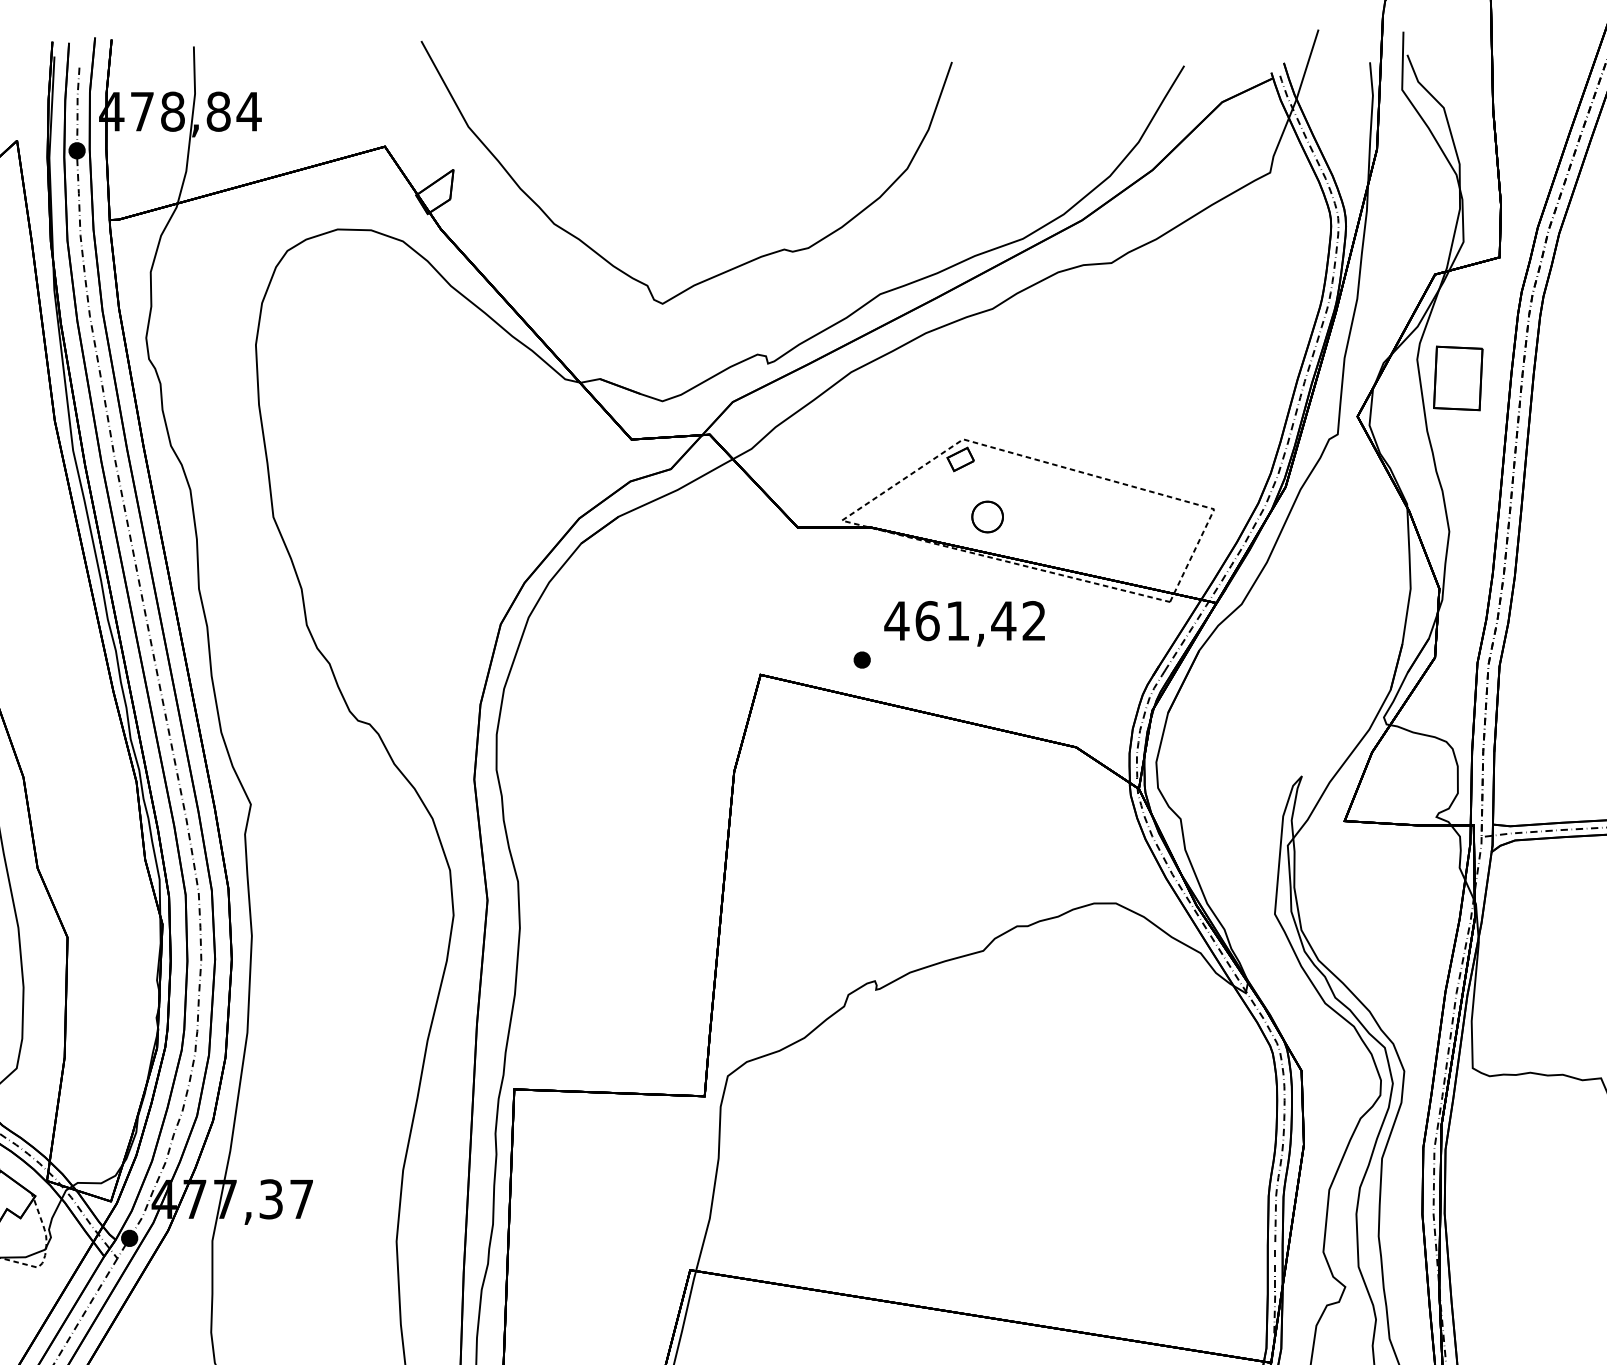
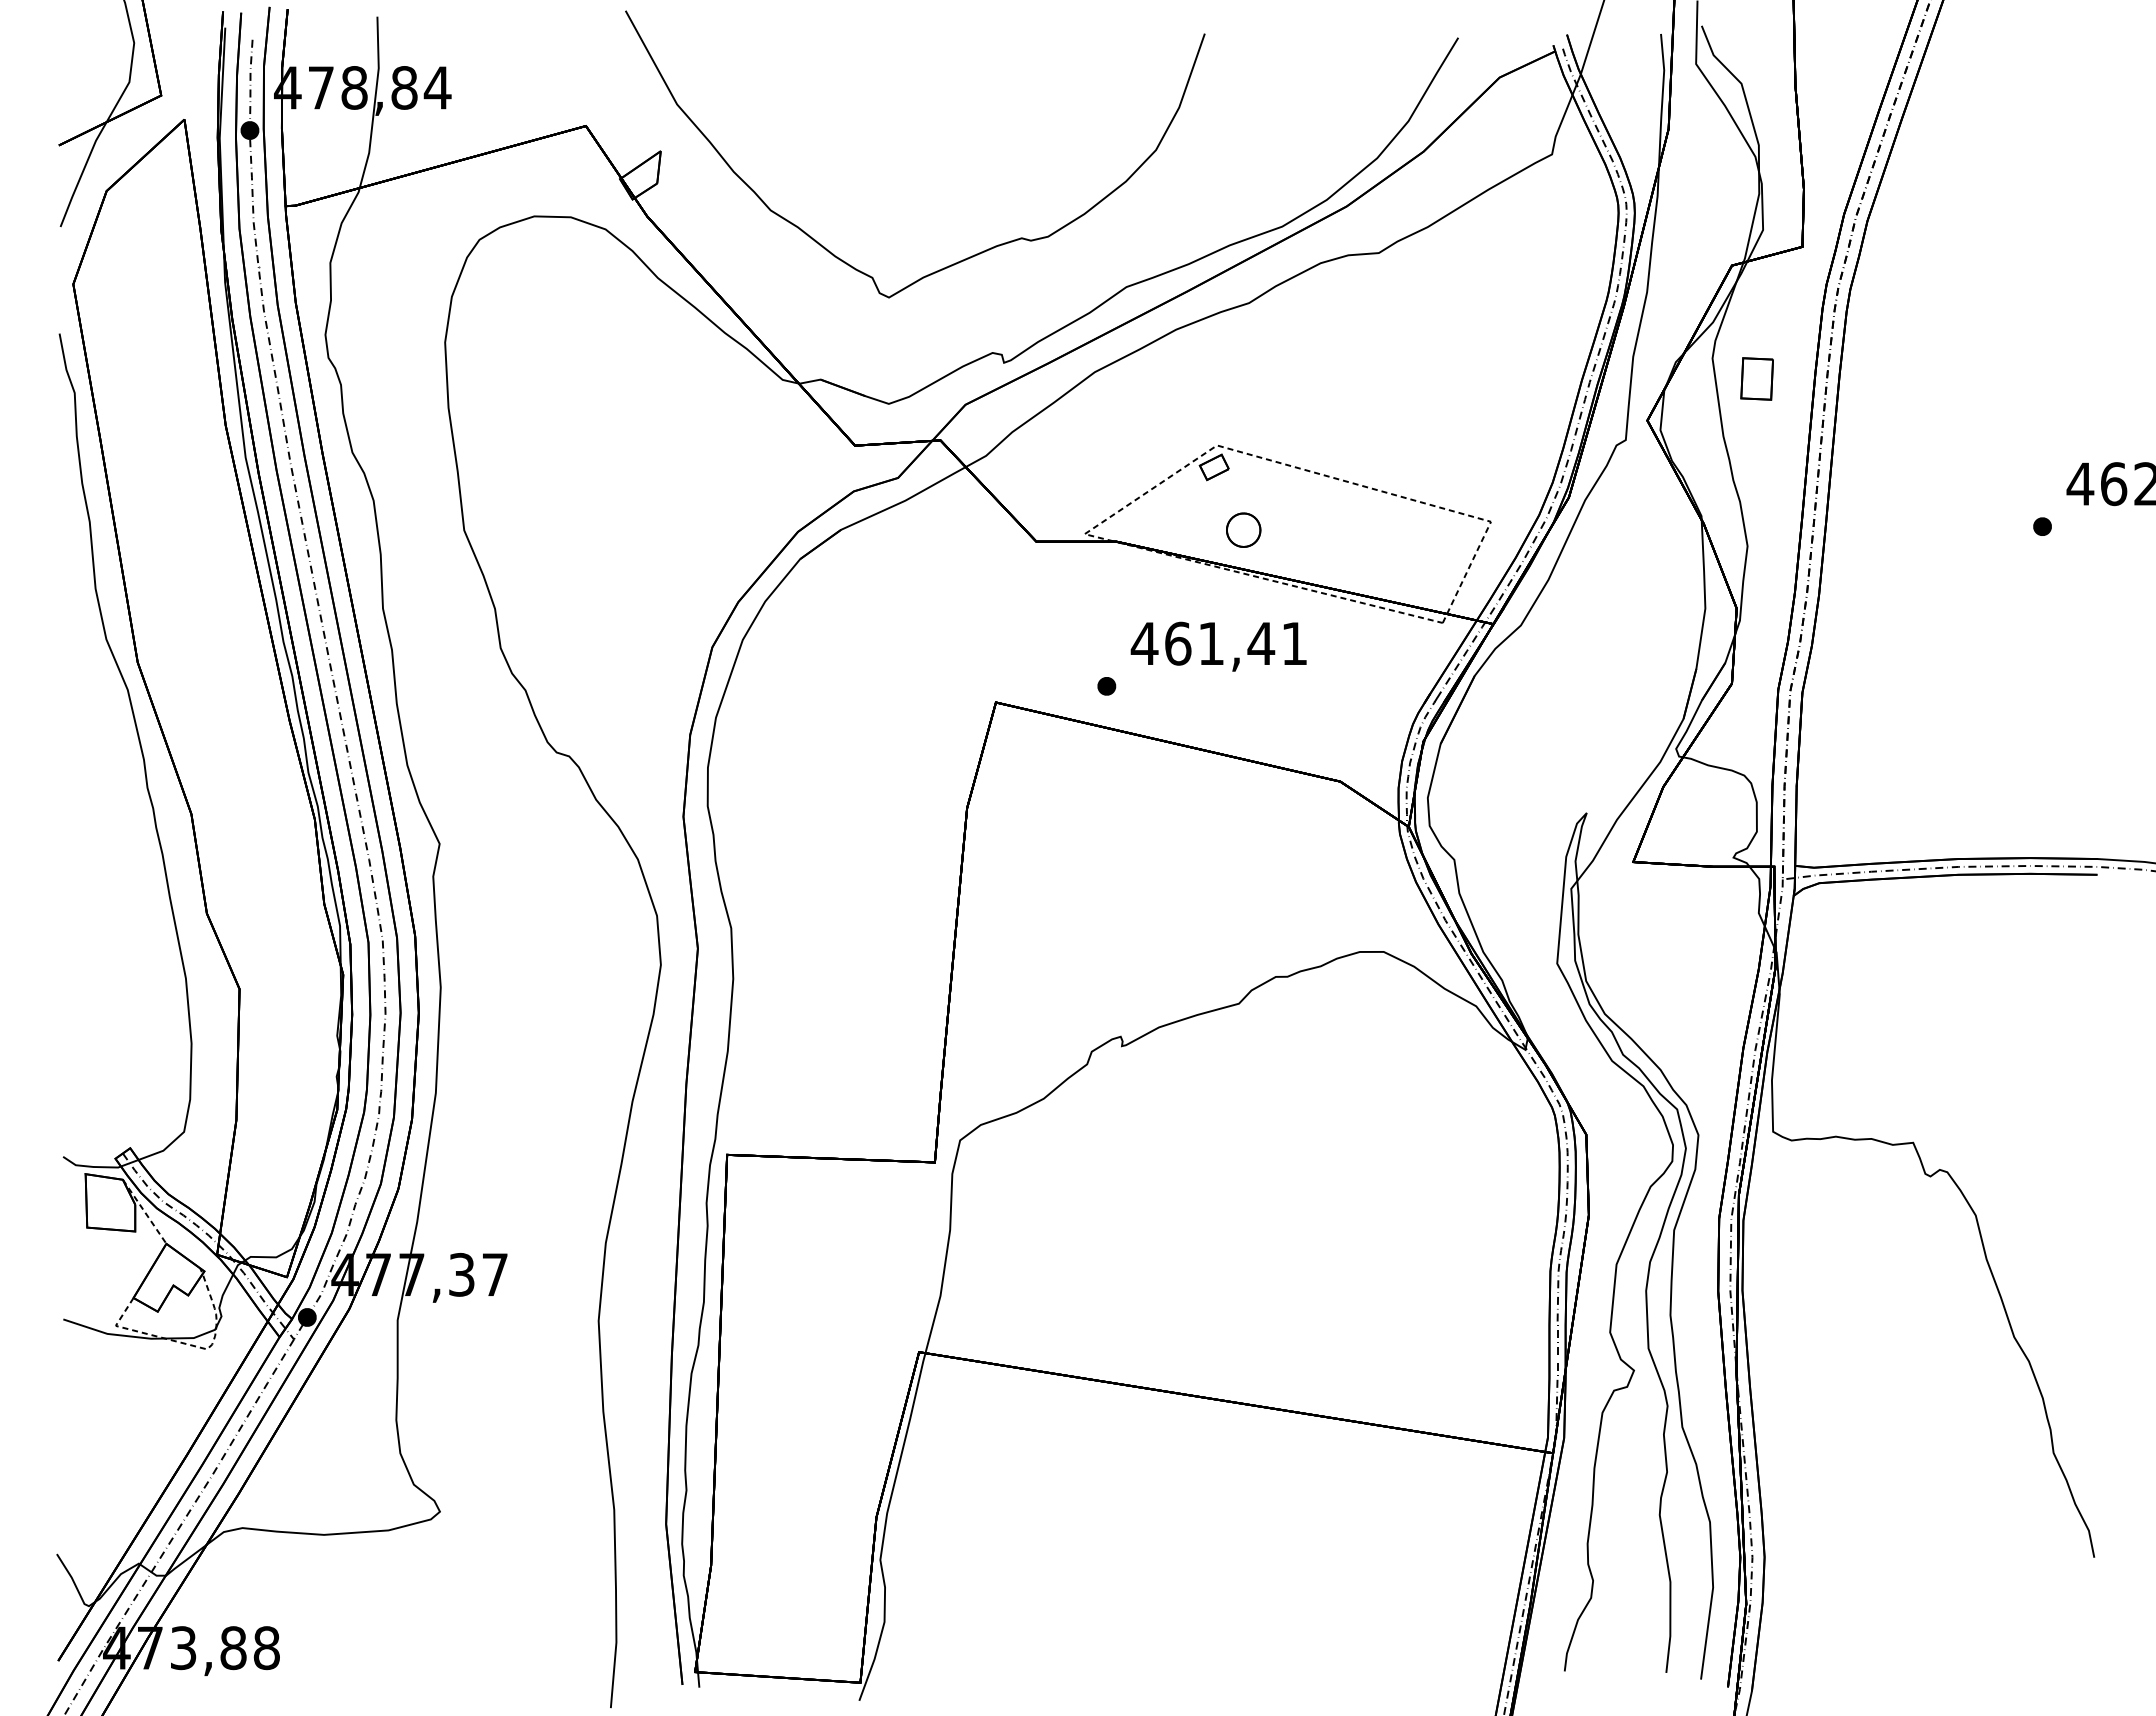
part: (1457, 378) -> (1756, 378), size x0.6
text: (1034, 619) -> (1294, 642), 461,42 -> 461,41

